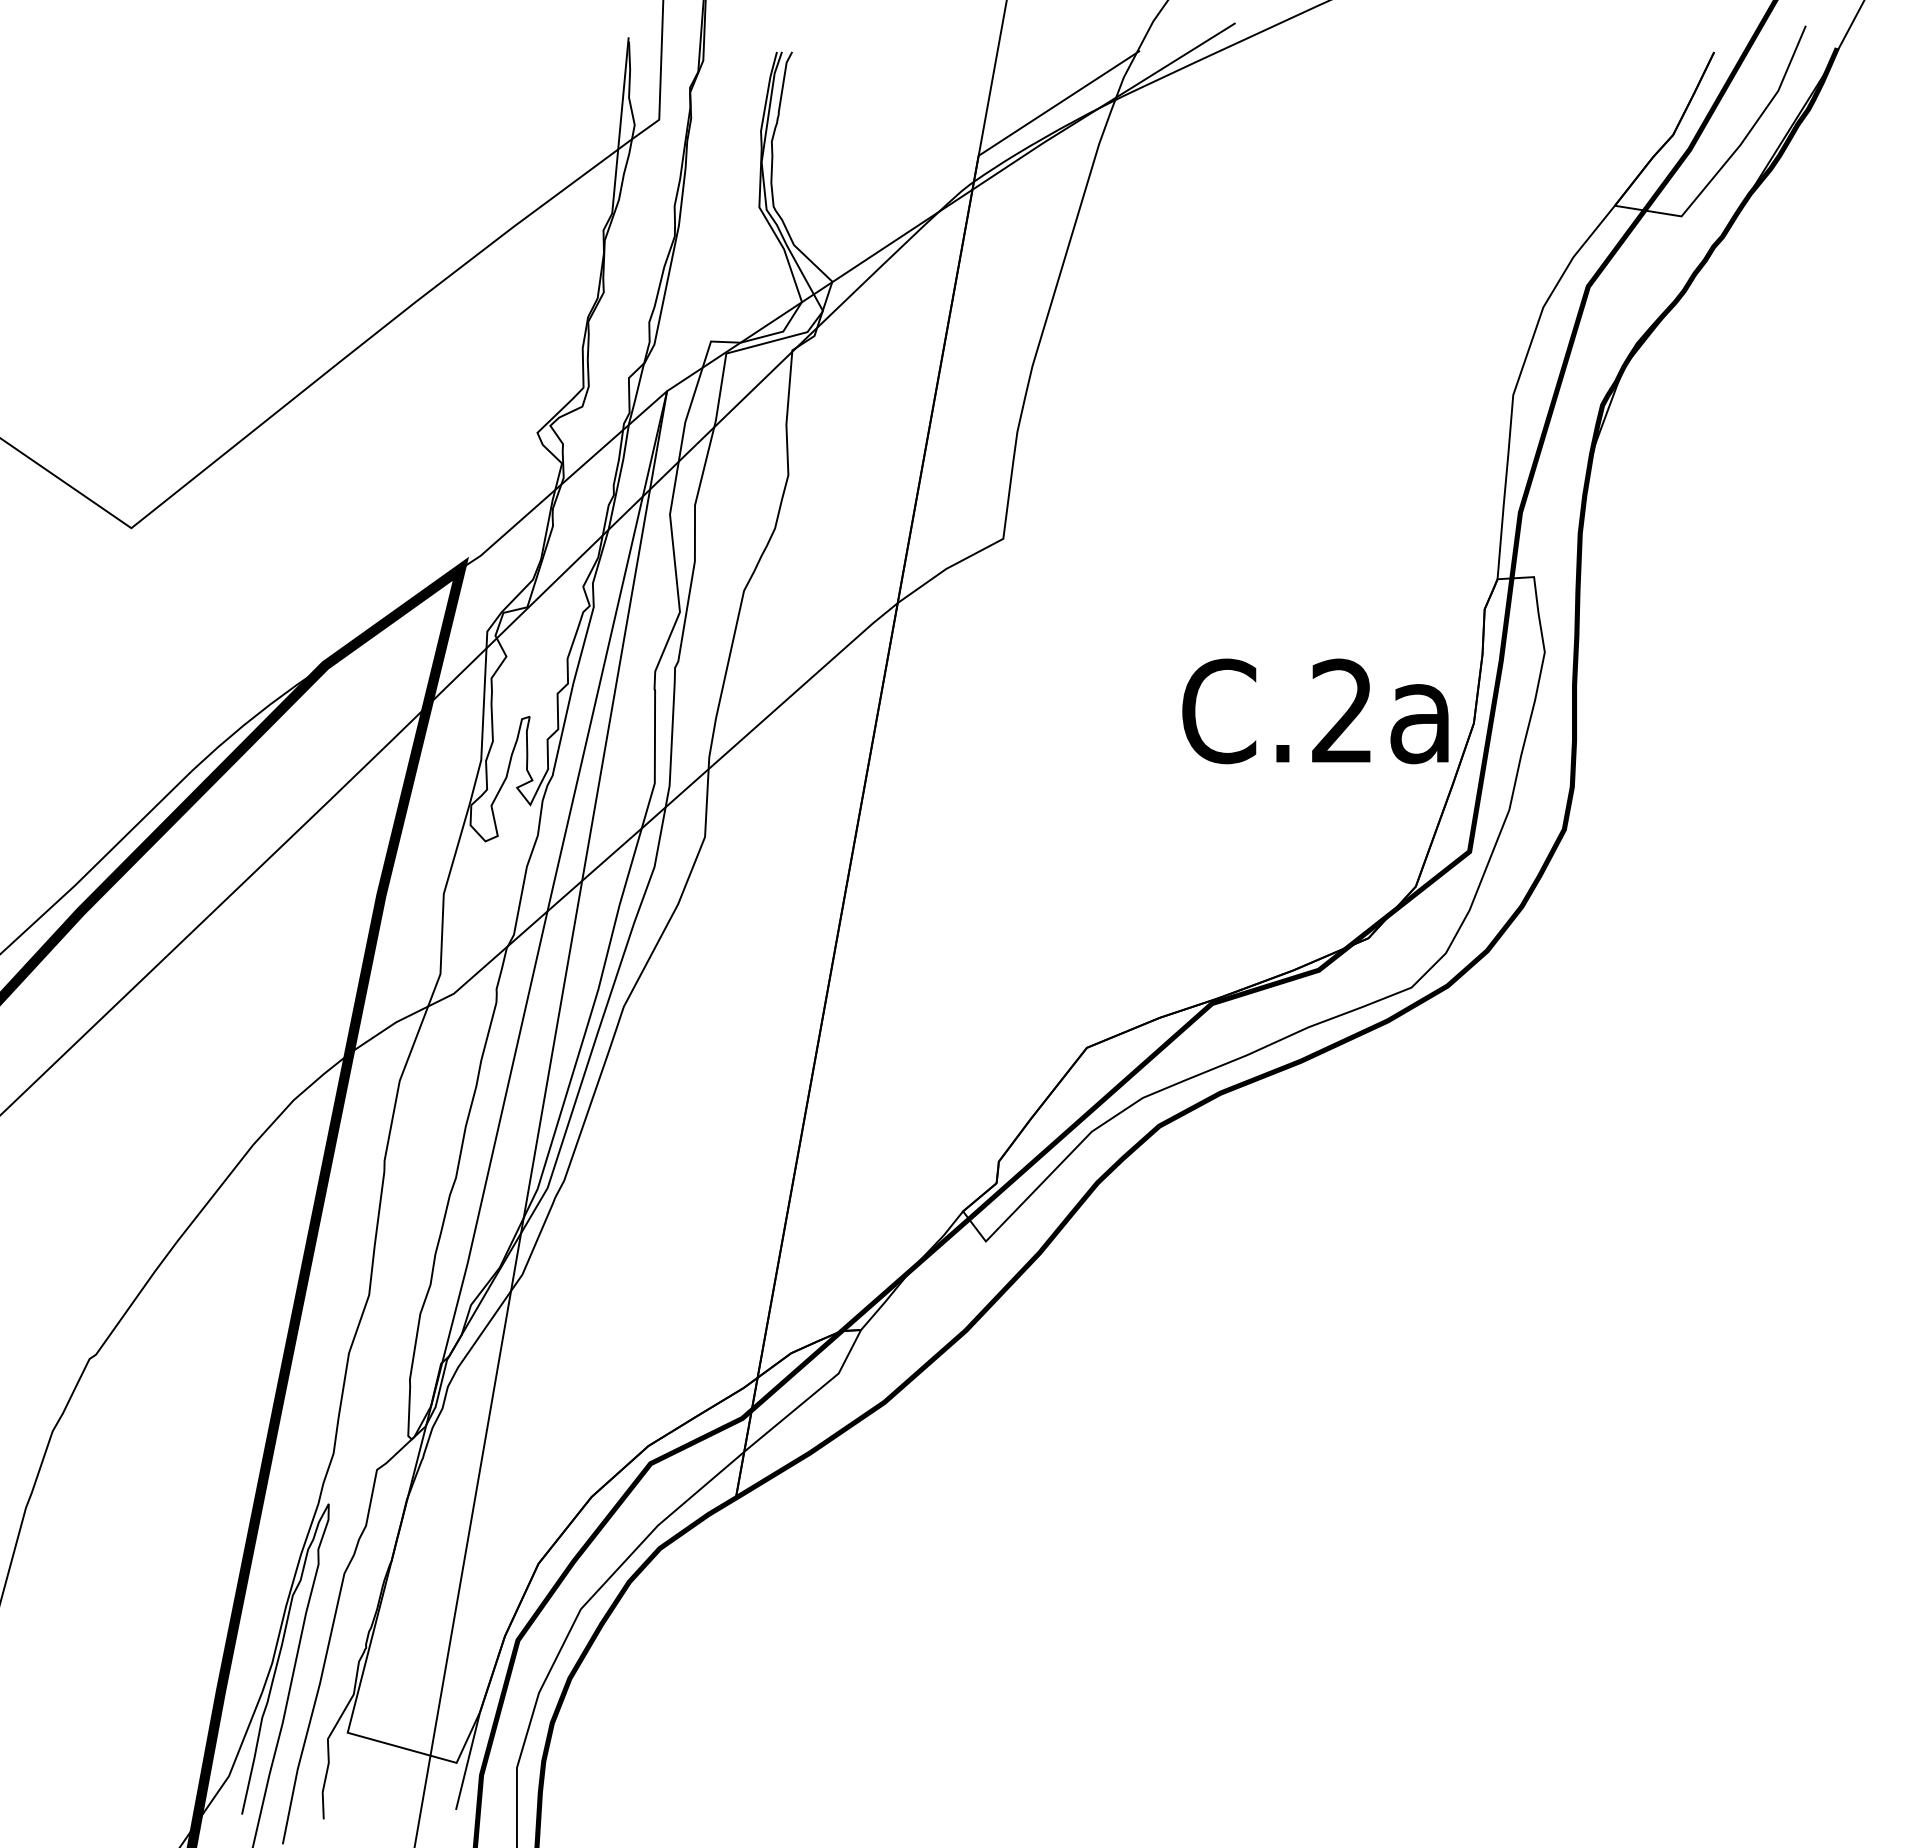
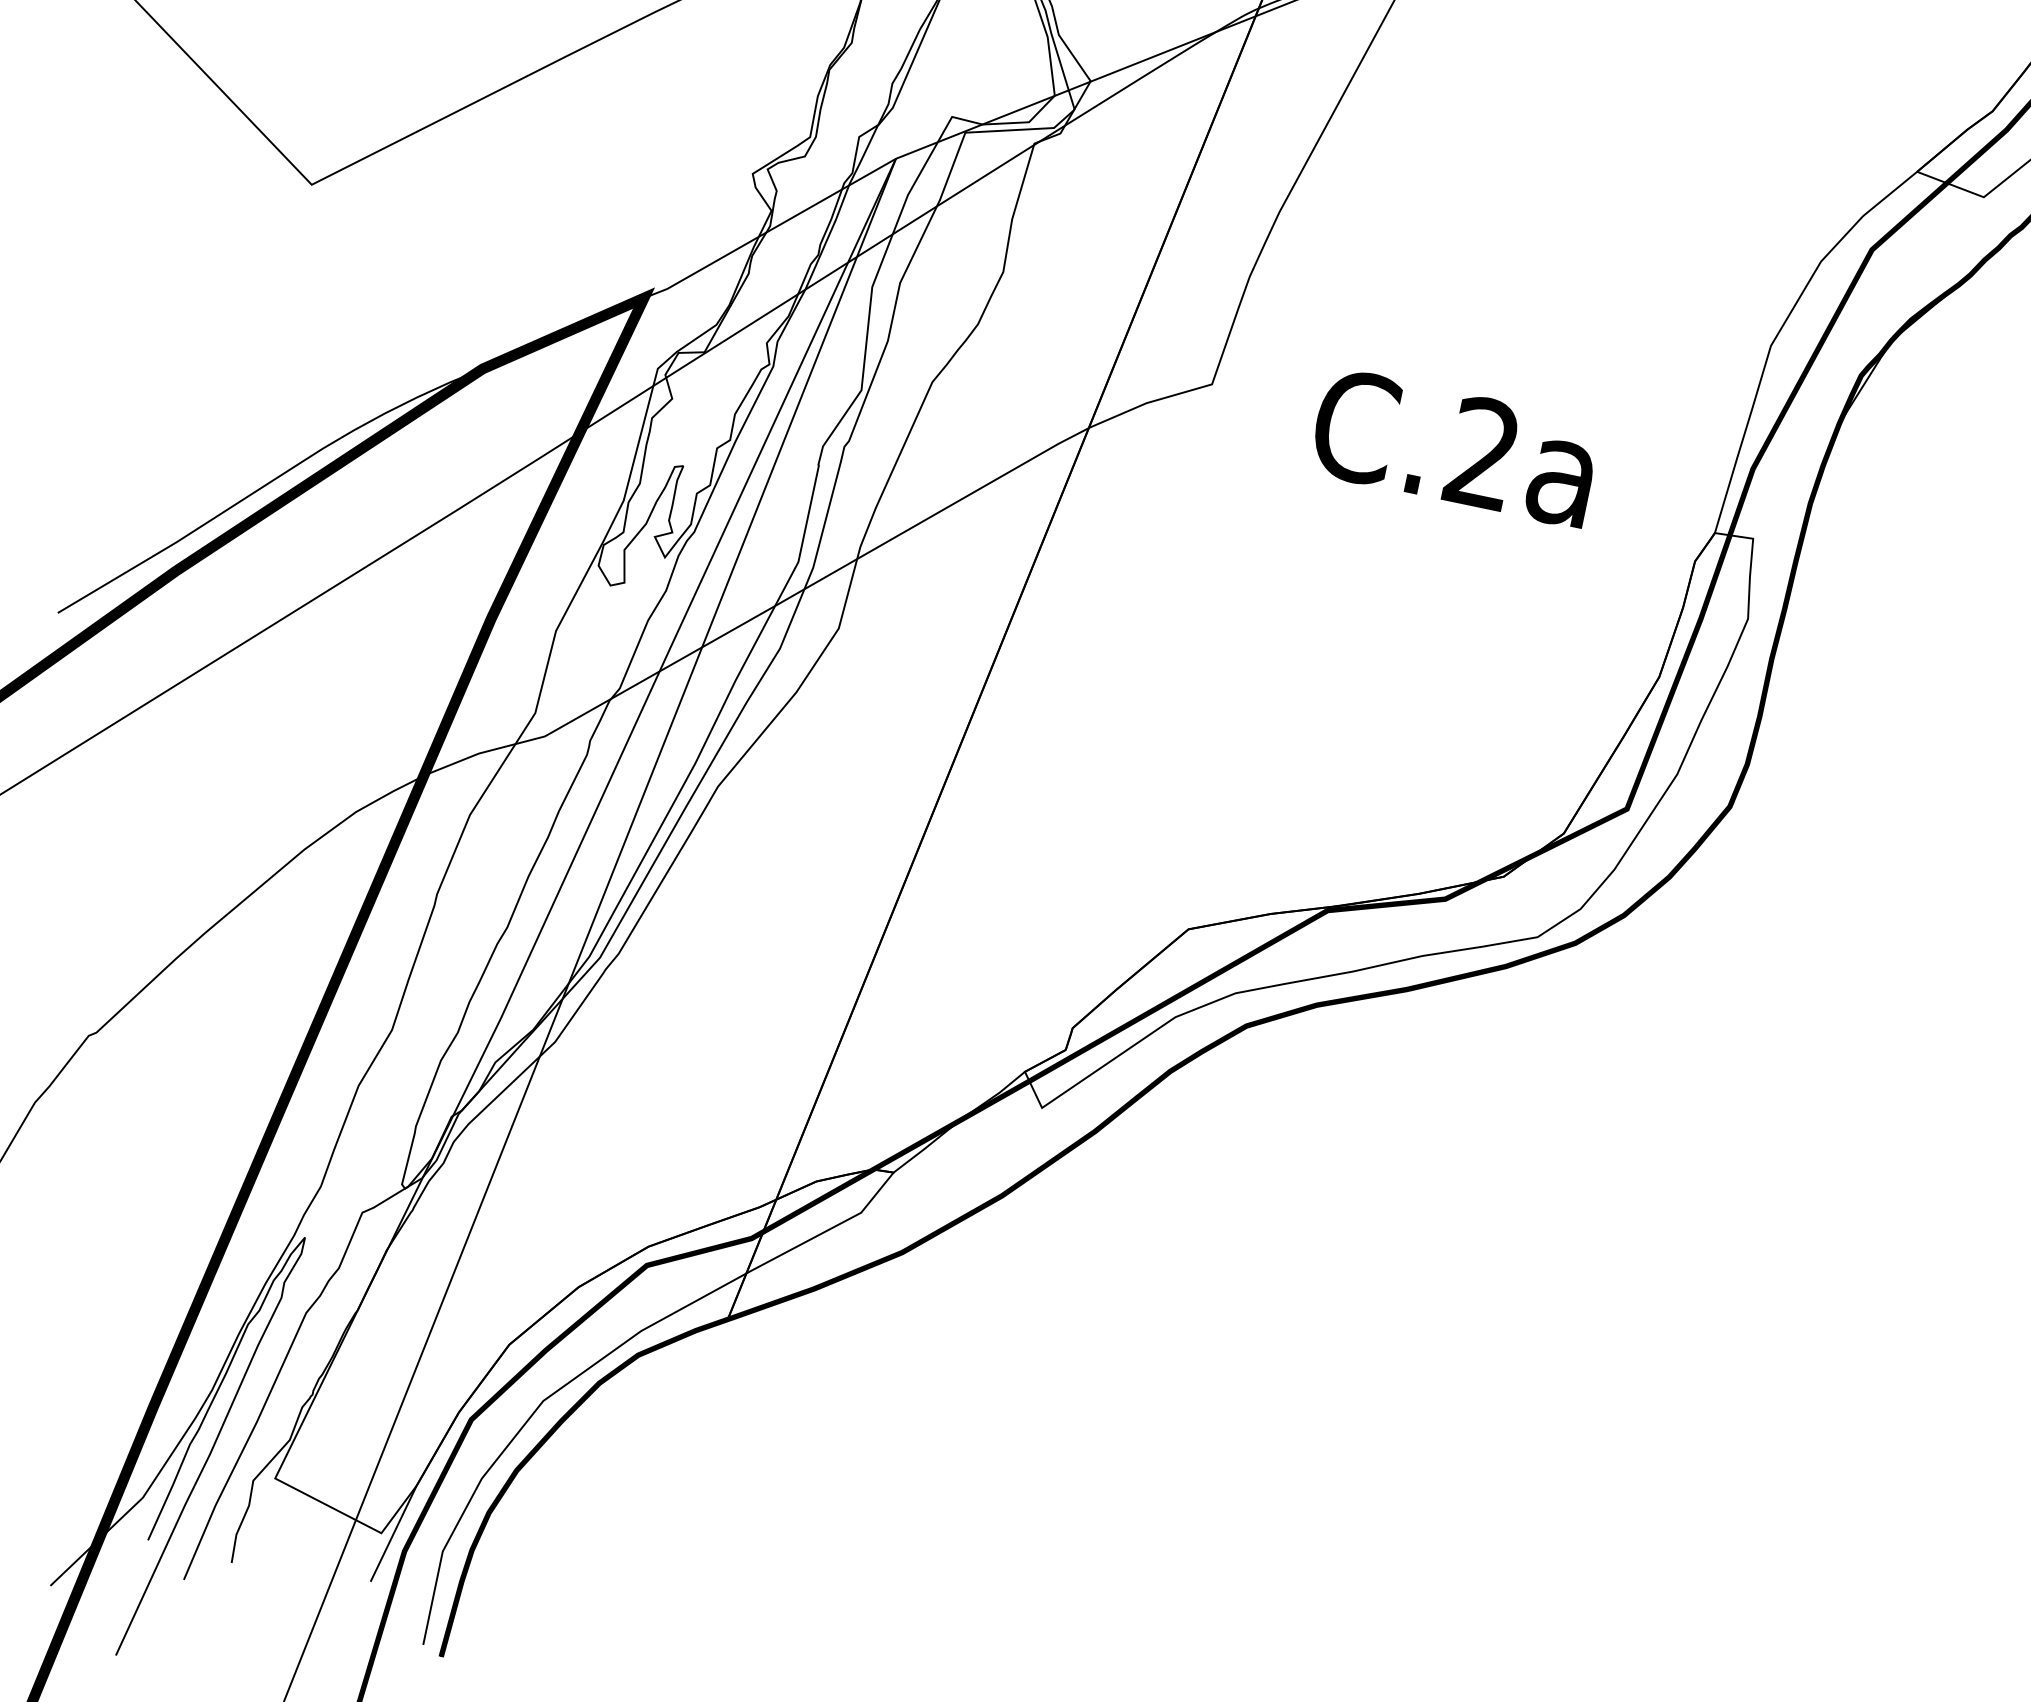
text: (1315, 711) -> (1455, 447), moved

